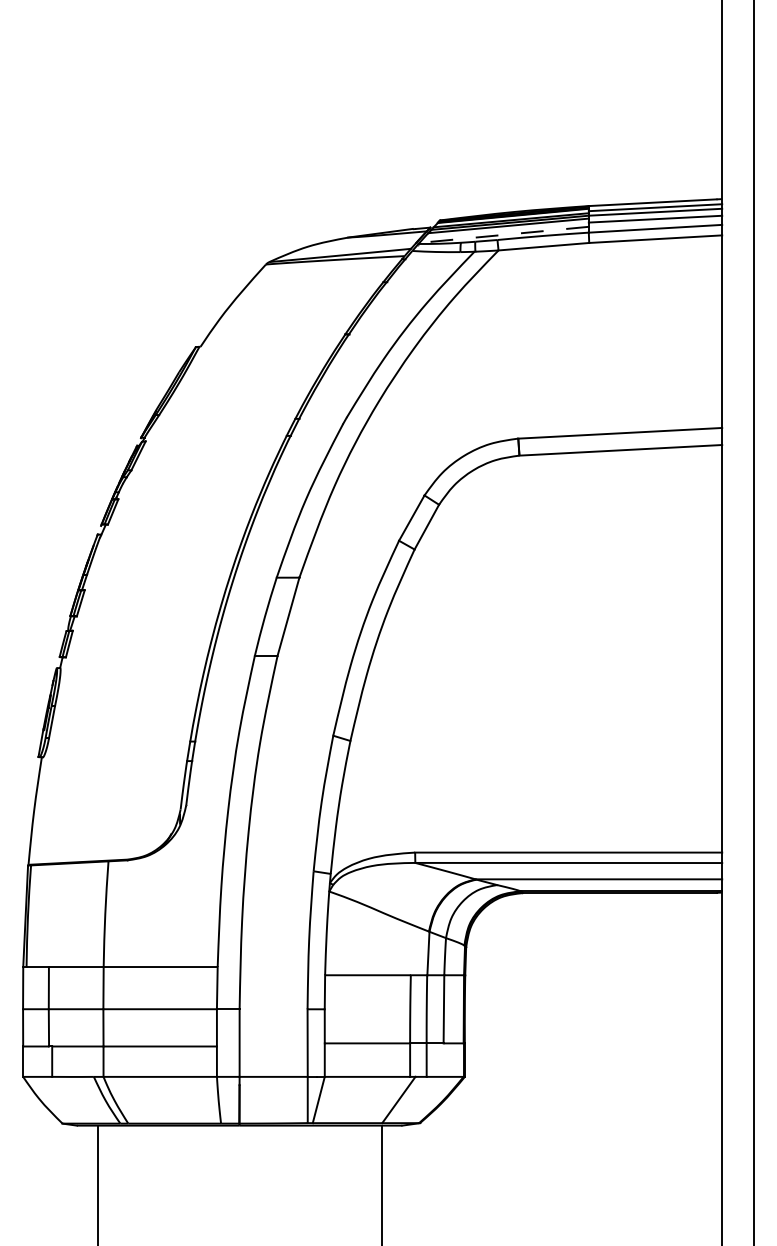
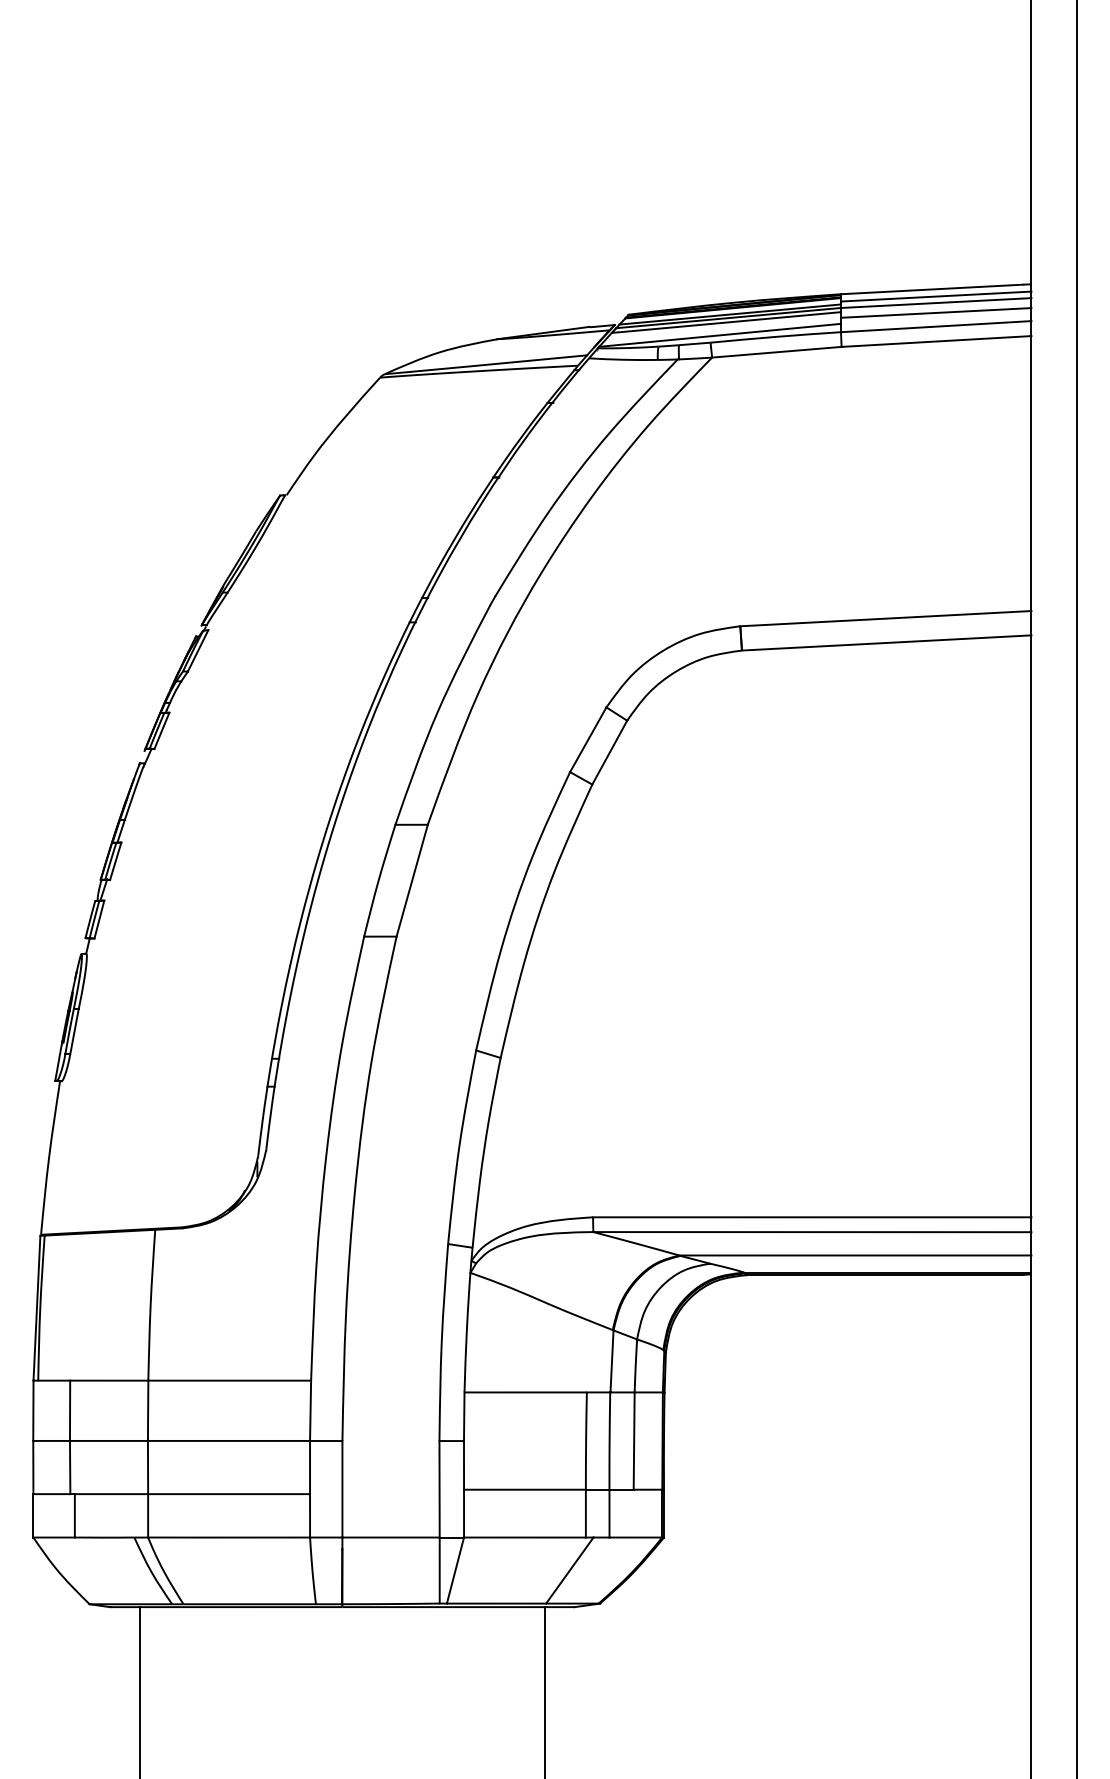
line: (503, 234) -> (719, 335), dashed -> solid

